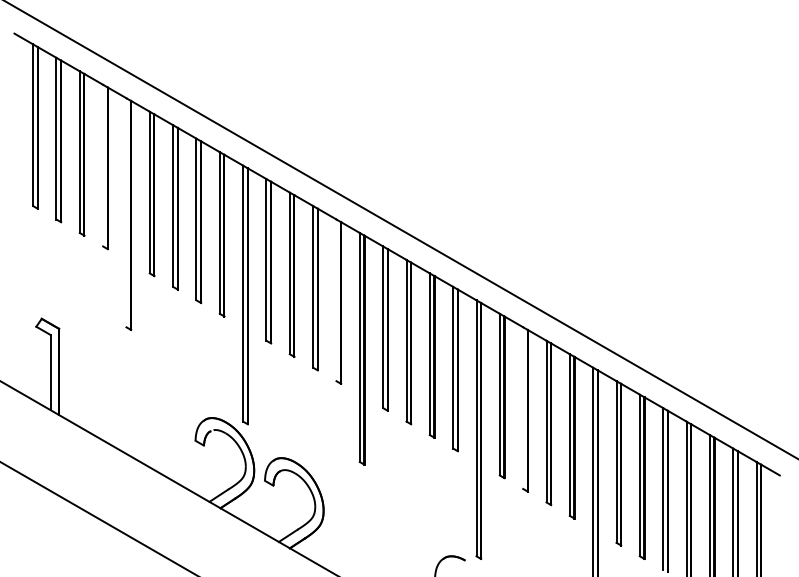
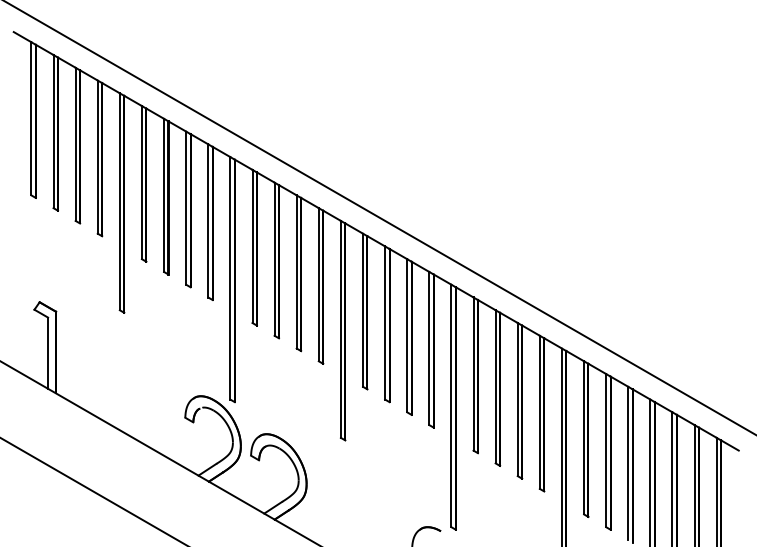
line: (103, 165) -> (98, 156), added
line: (126, 212) -> (119, 201), added
line: (336, 300) -> (318, 284), added
line: (523, 407) -> (495, 386), added

